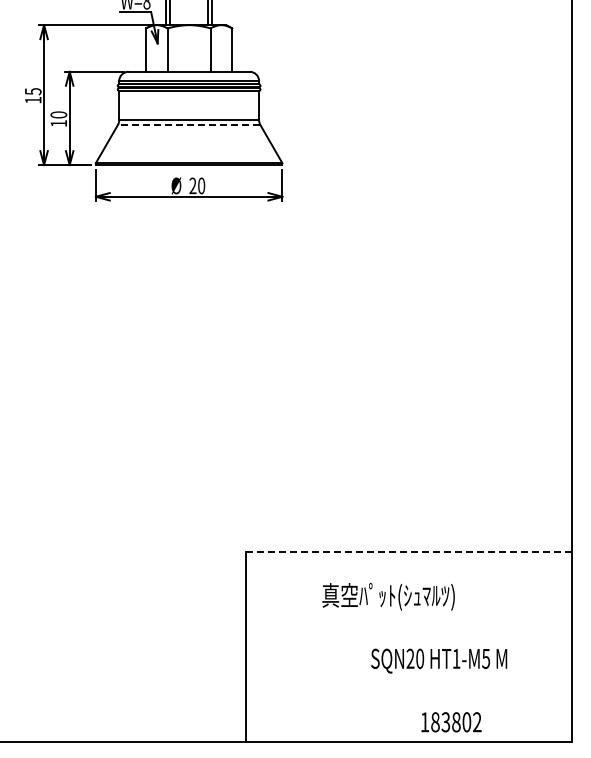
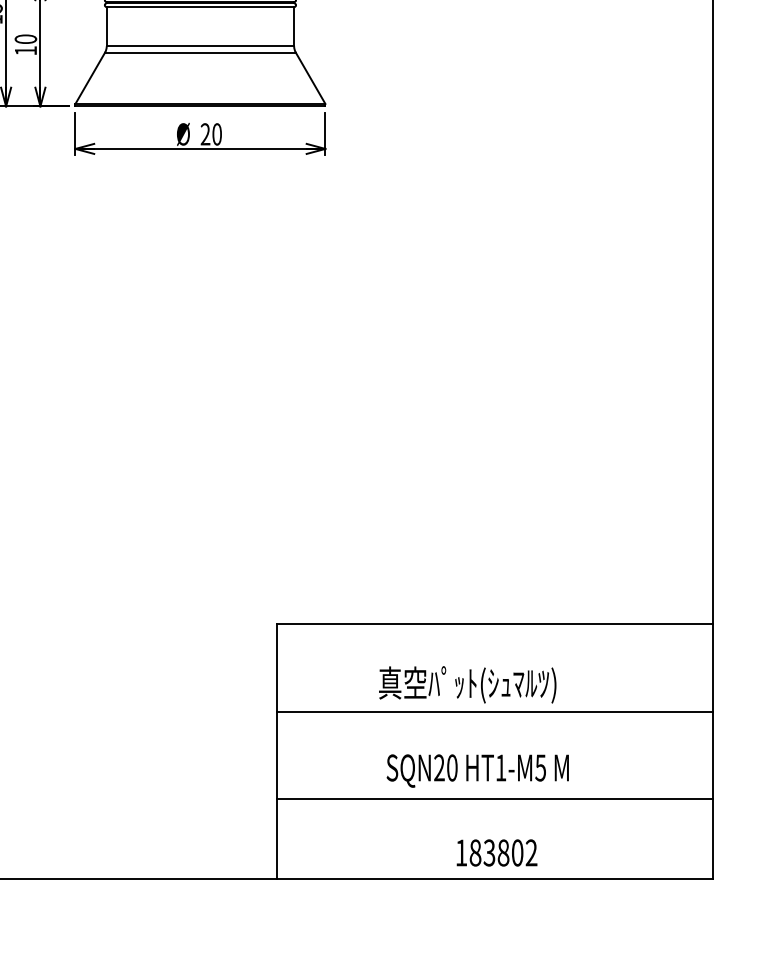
line: (188, 124) -> (199, 52), dashed -> solid
line: (408, 551) -> (494, 624), dashed -> solid
line: (408, 617) -> (494, 712), added
text: (439, 660) -> (478, 770), moved
line: (408, 682) -> (494, 799), added
text: (451, 722) -> (497, 853), moved

